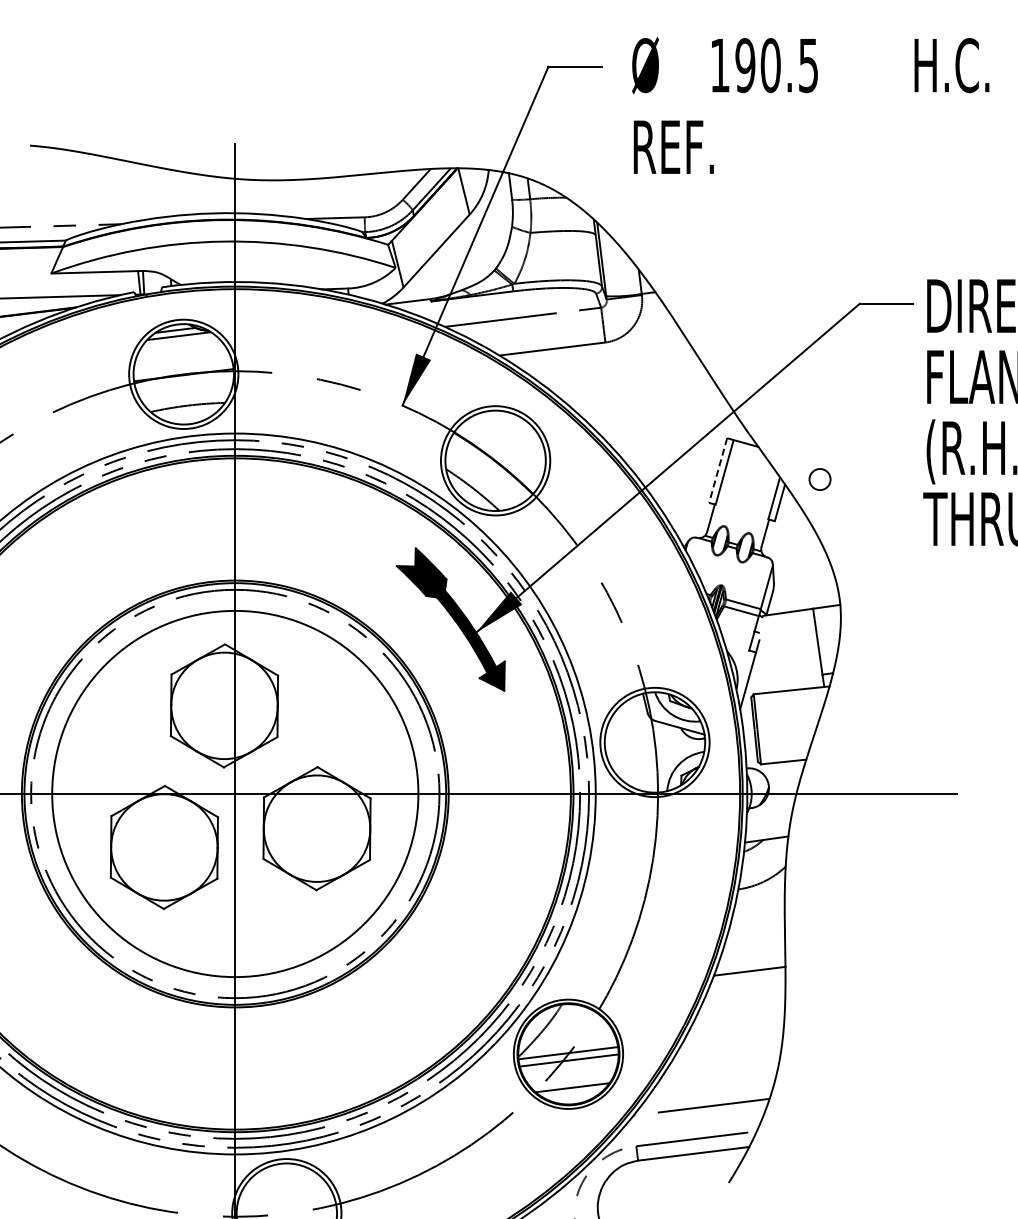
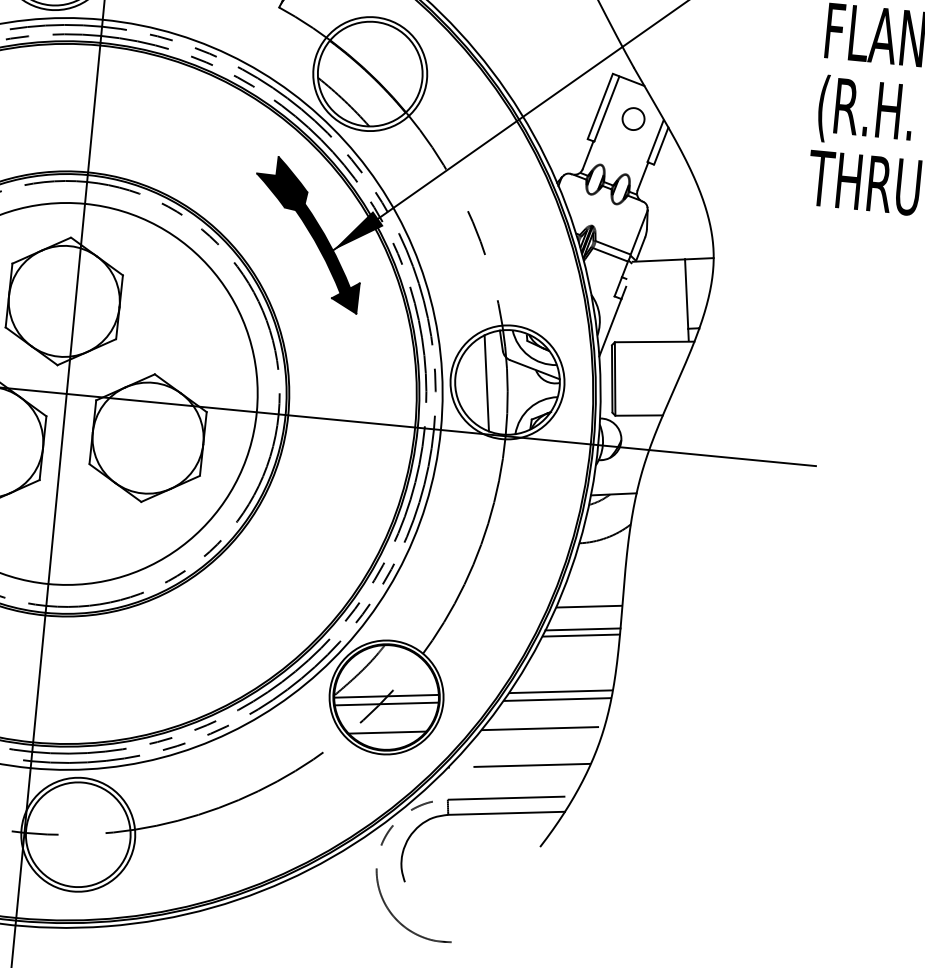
line: (718, 470) -> (600, 106), dashed -> solid
circle: (819, 479) -> (632, 118), moved
line: (634, 744) -> (486, 382), added
line: (753, 948) -> (589, 606), added
line: (748, 976) -> (581, 634), added
line: (733, 1032) -> (560, 691), added
line: (731, 1040) -> (557, 699), added
line: (720, 1069) -> (542, 728), added

